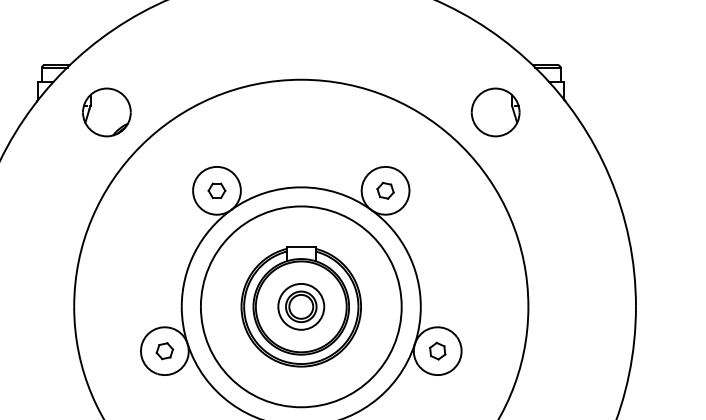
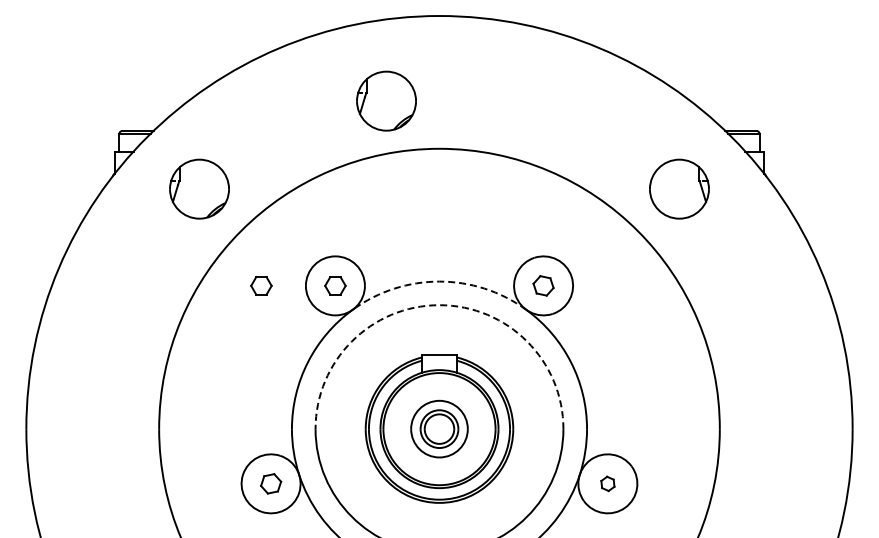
part: (258, 40) -> (386, 100), added
arc: (301, 187) -> (439, 281), solid -> dashed
part: (157, 190) -> (261, 285), added
arc: (301, 206) -> (439, 305), solid -> dashed
part: (437, 350) -> (607, 483), size x0.7

